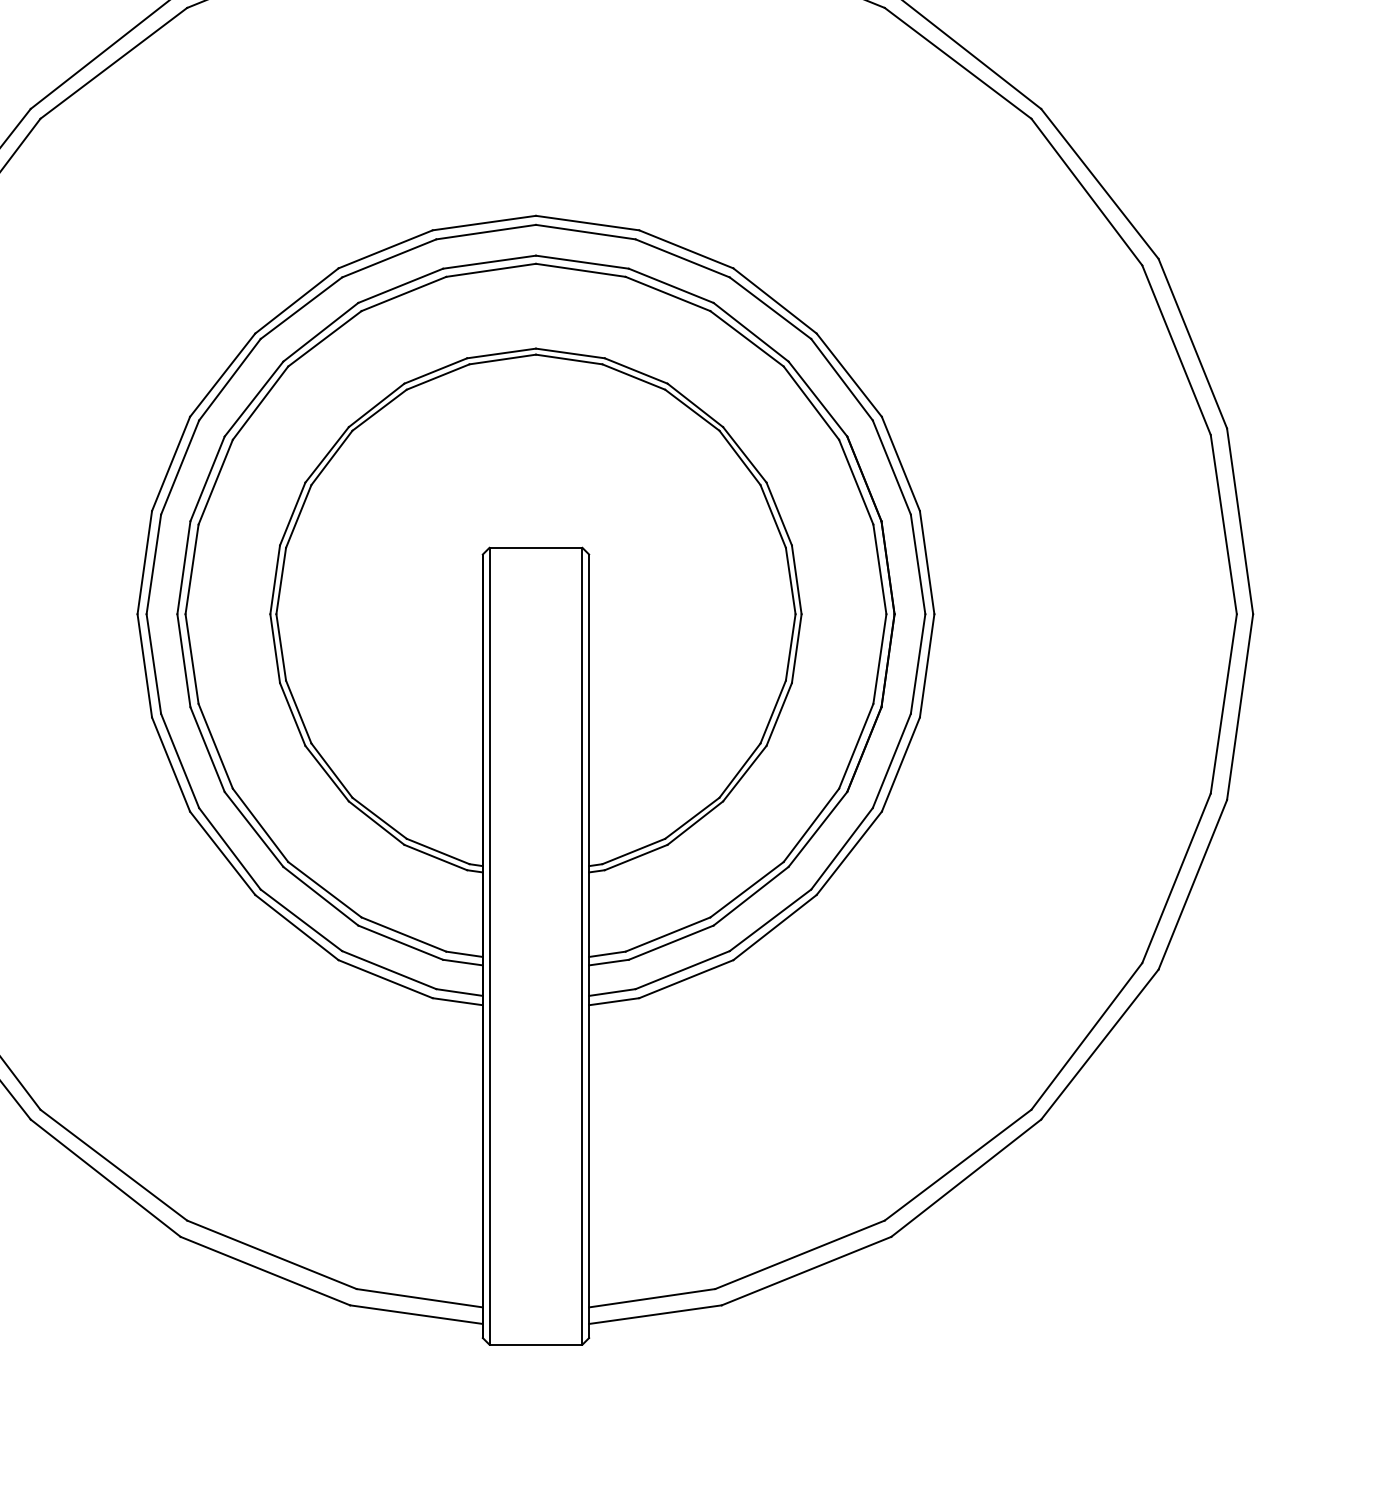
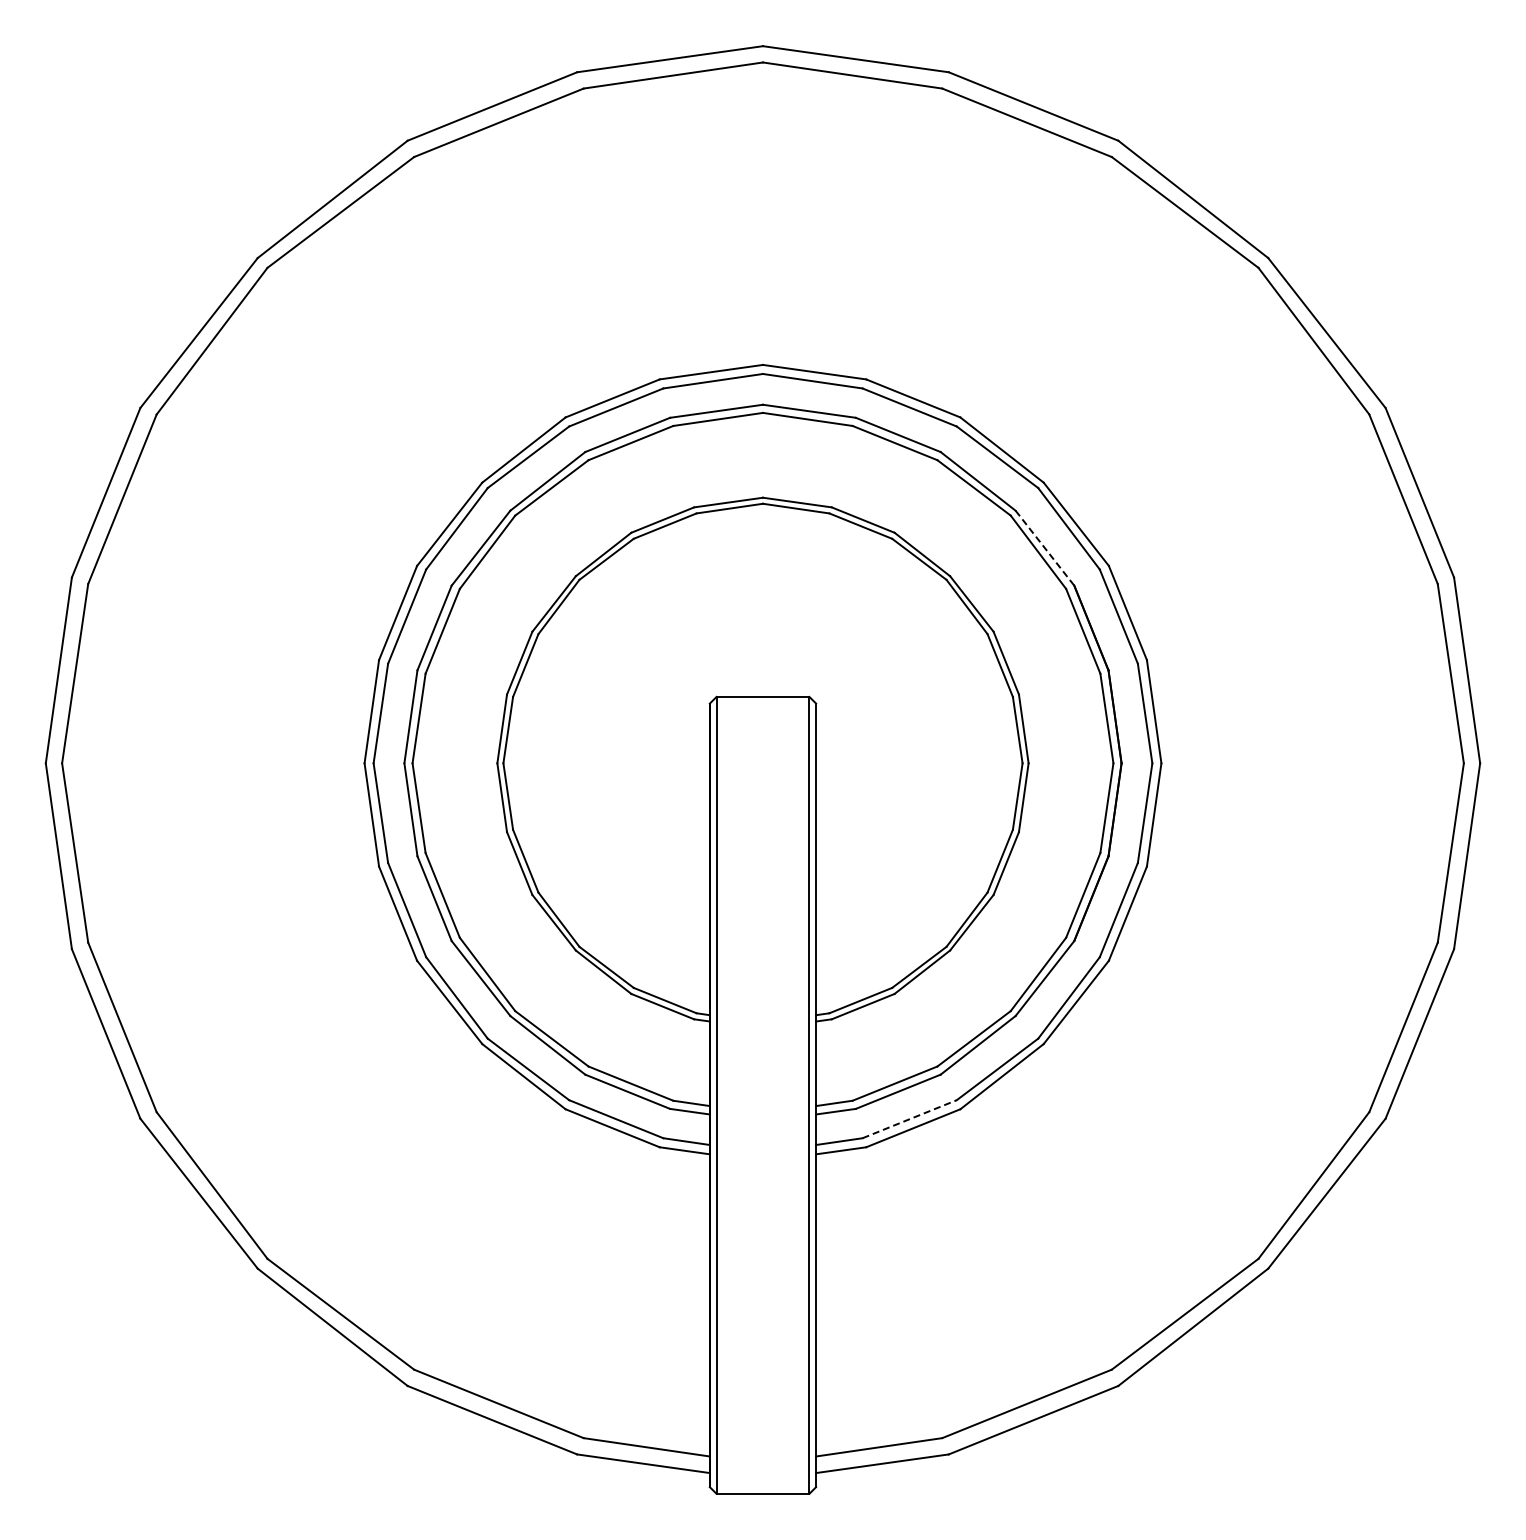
line: (817, 399) -> (1044, 548), solid -> dashed
line: (682, 970) -> (909, 1119), solid -> dashed

